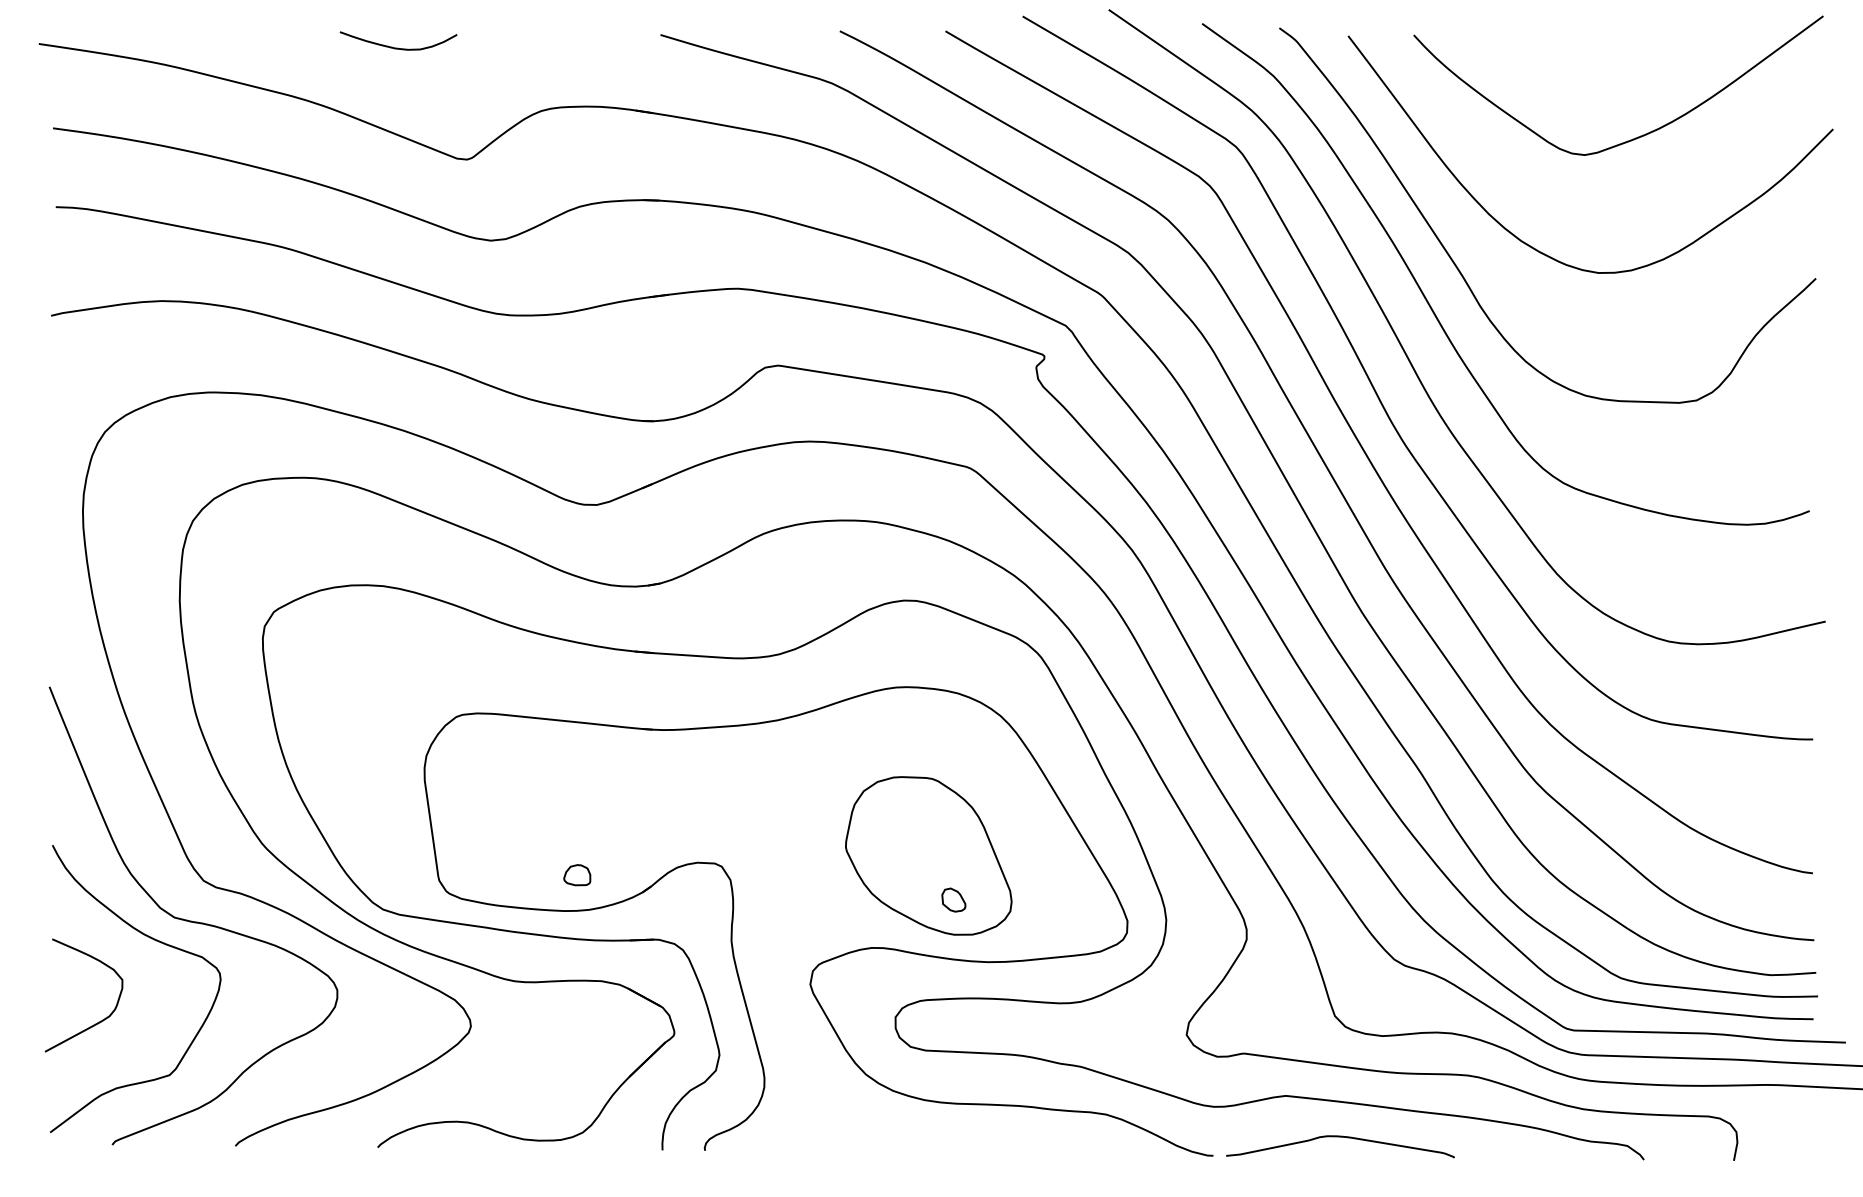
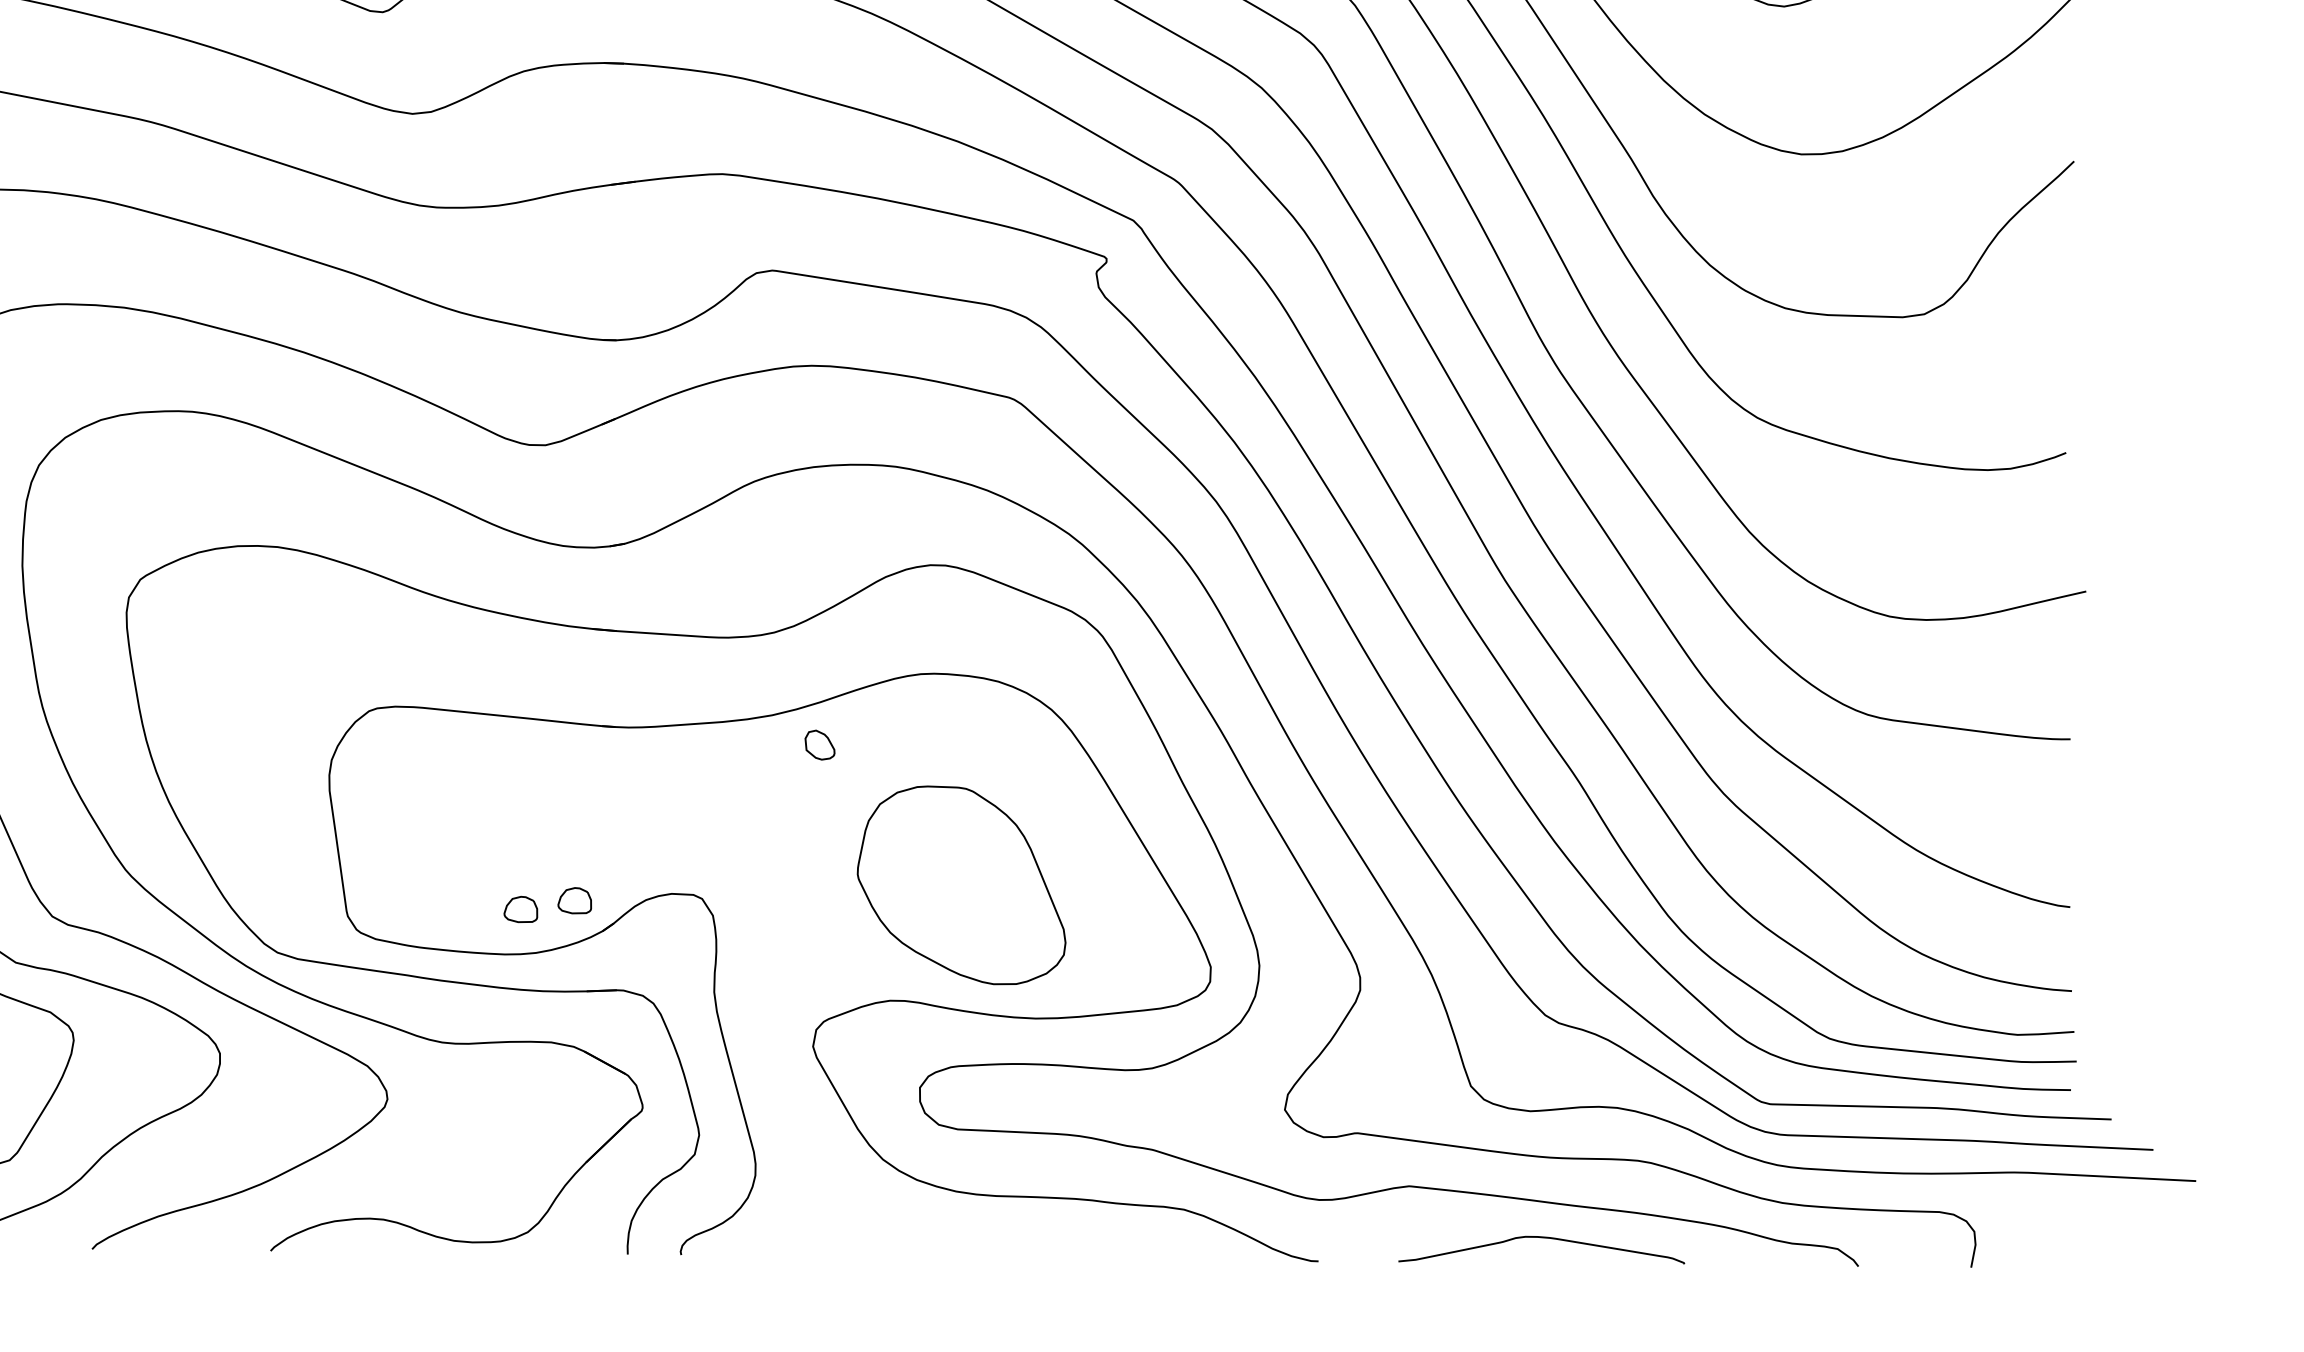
part: (620, 868) -> (575, 901), added
part: (953, 899) -> (819, 744), moved
curve: (1340, 1137) -> (1541, 1238), moved

